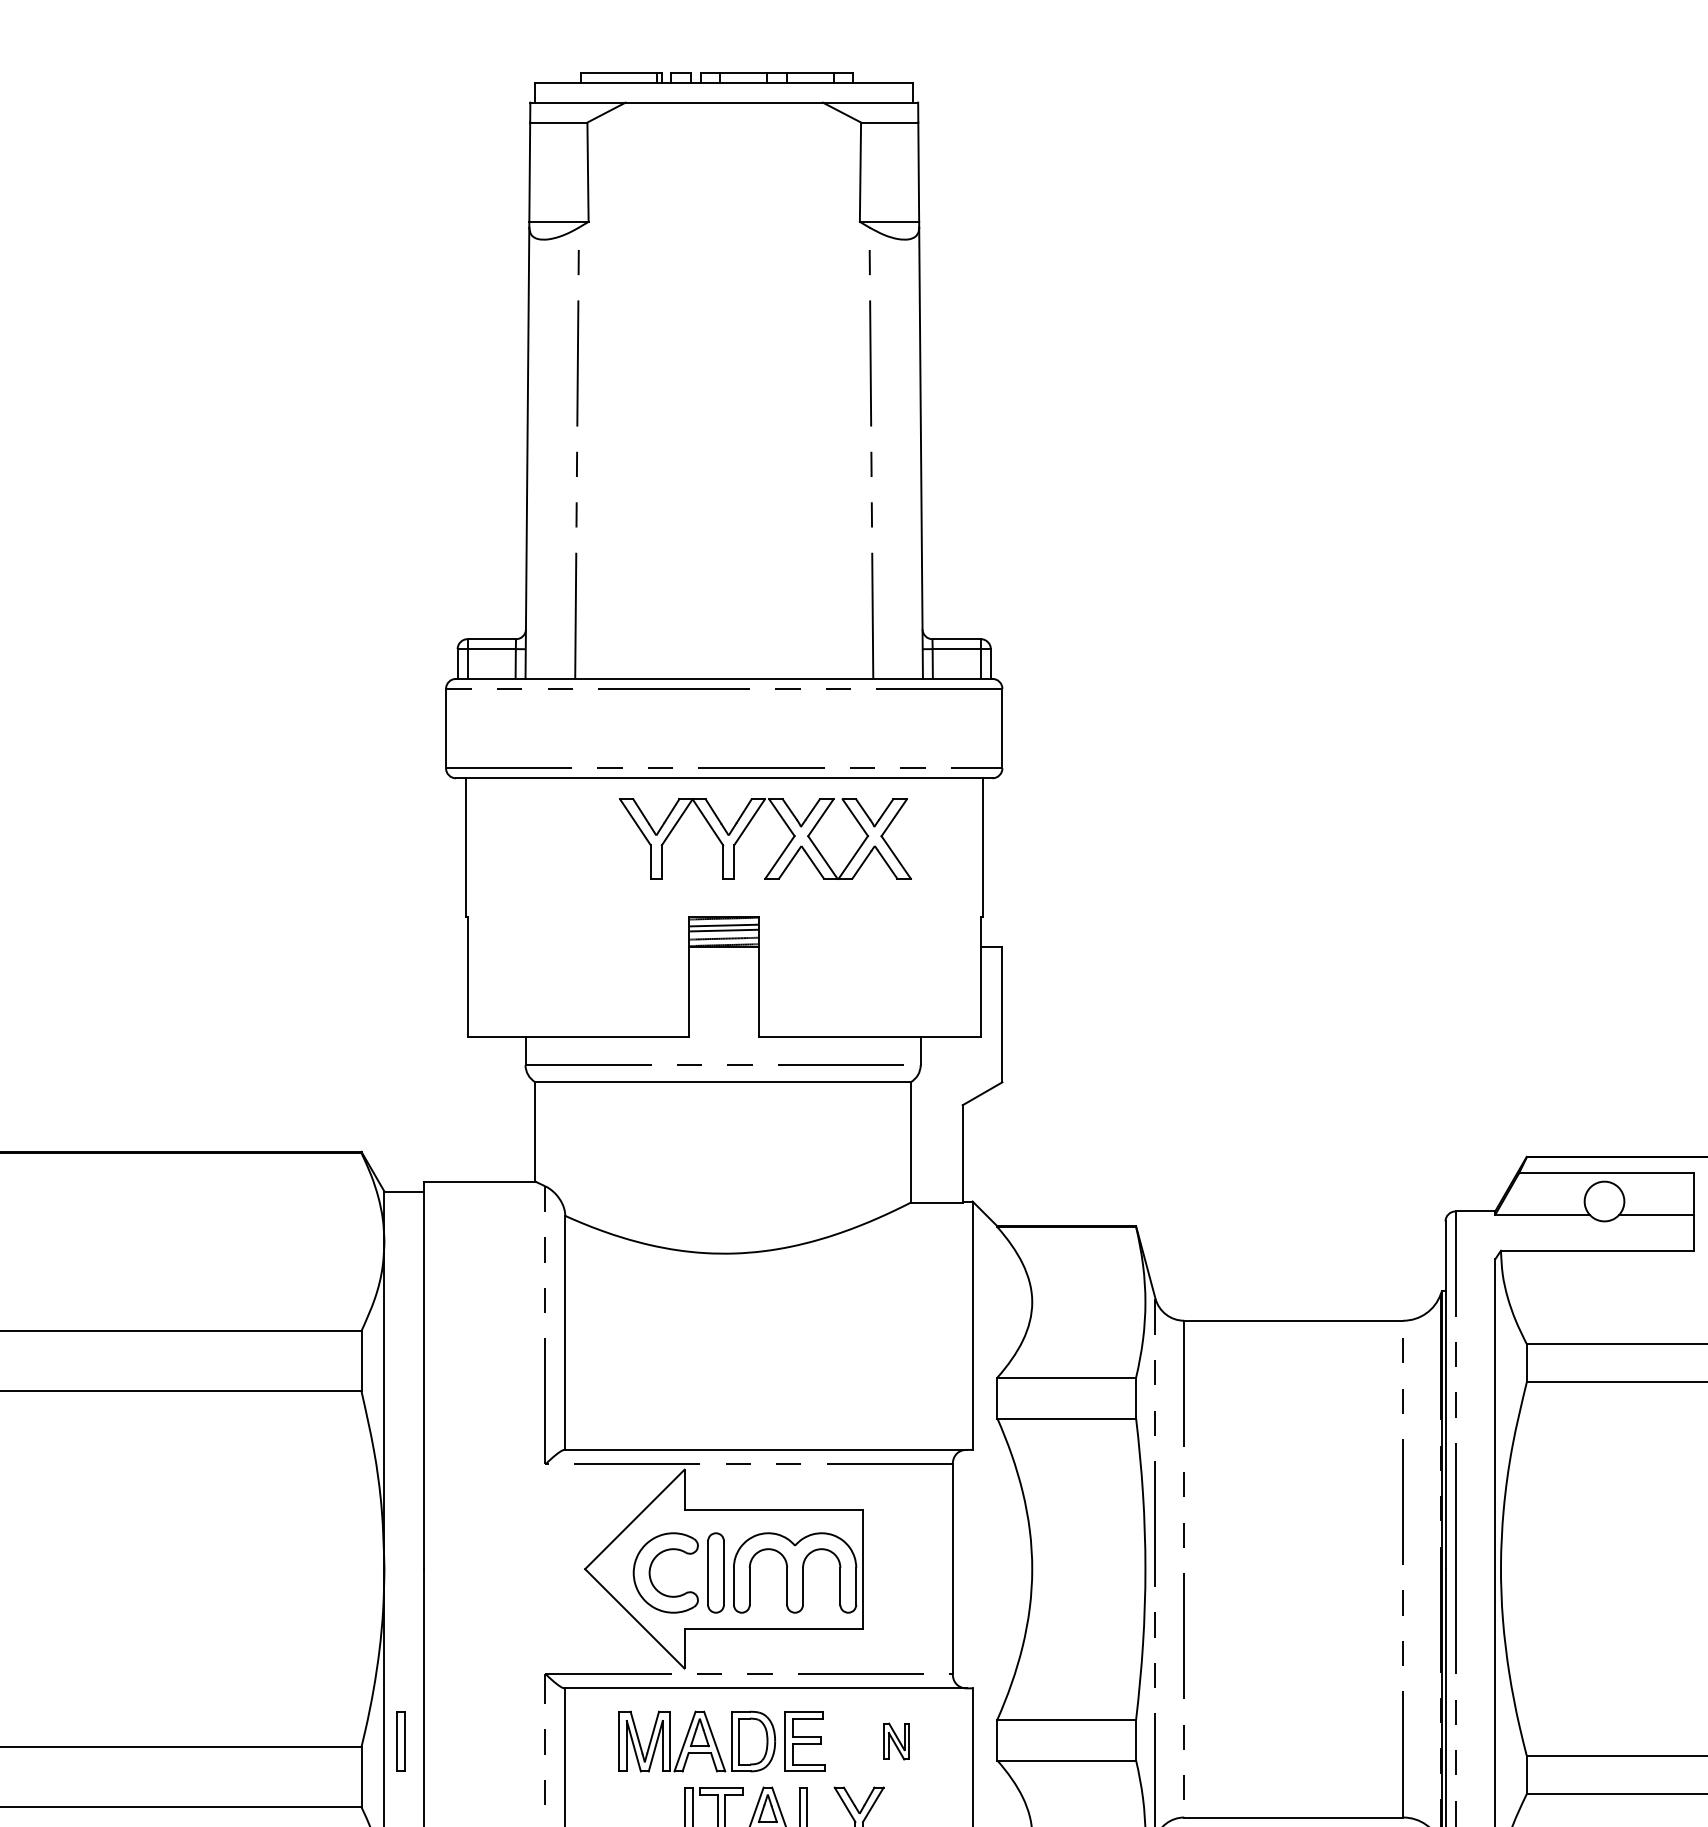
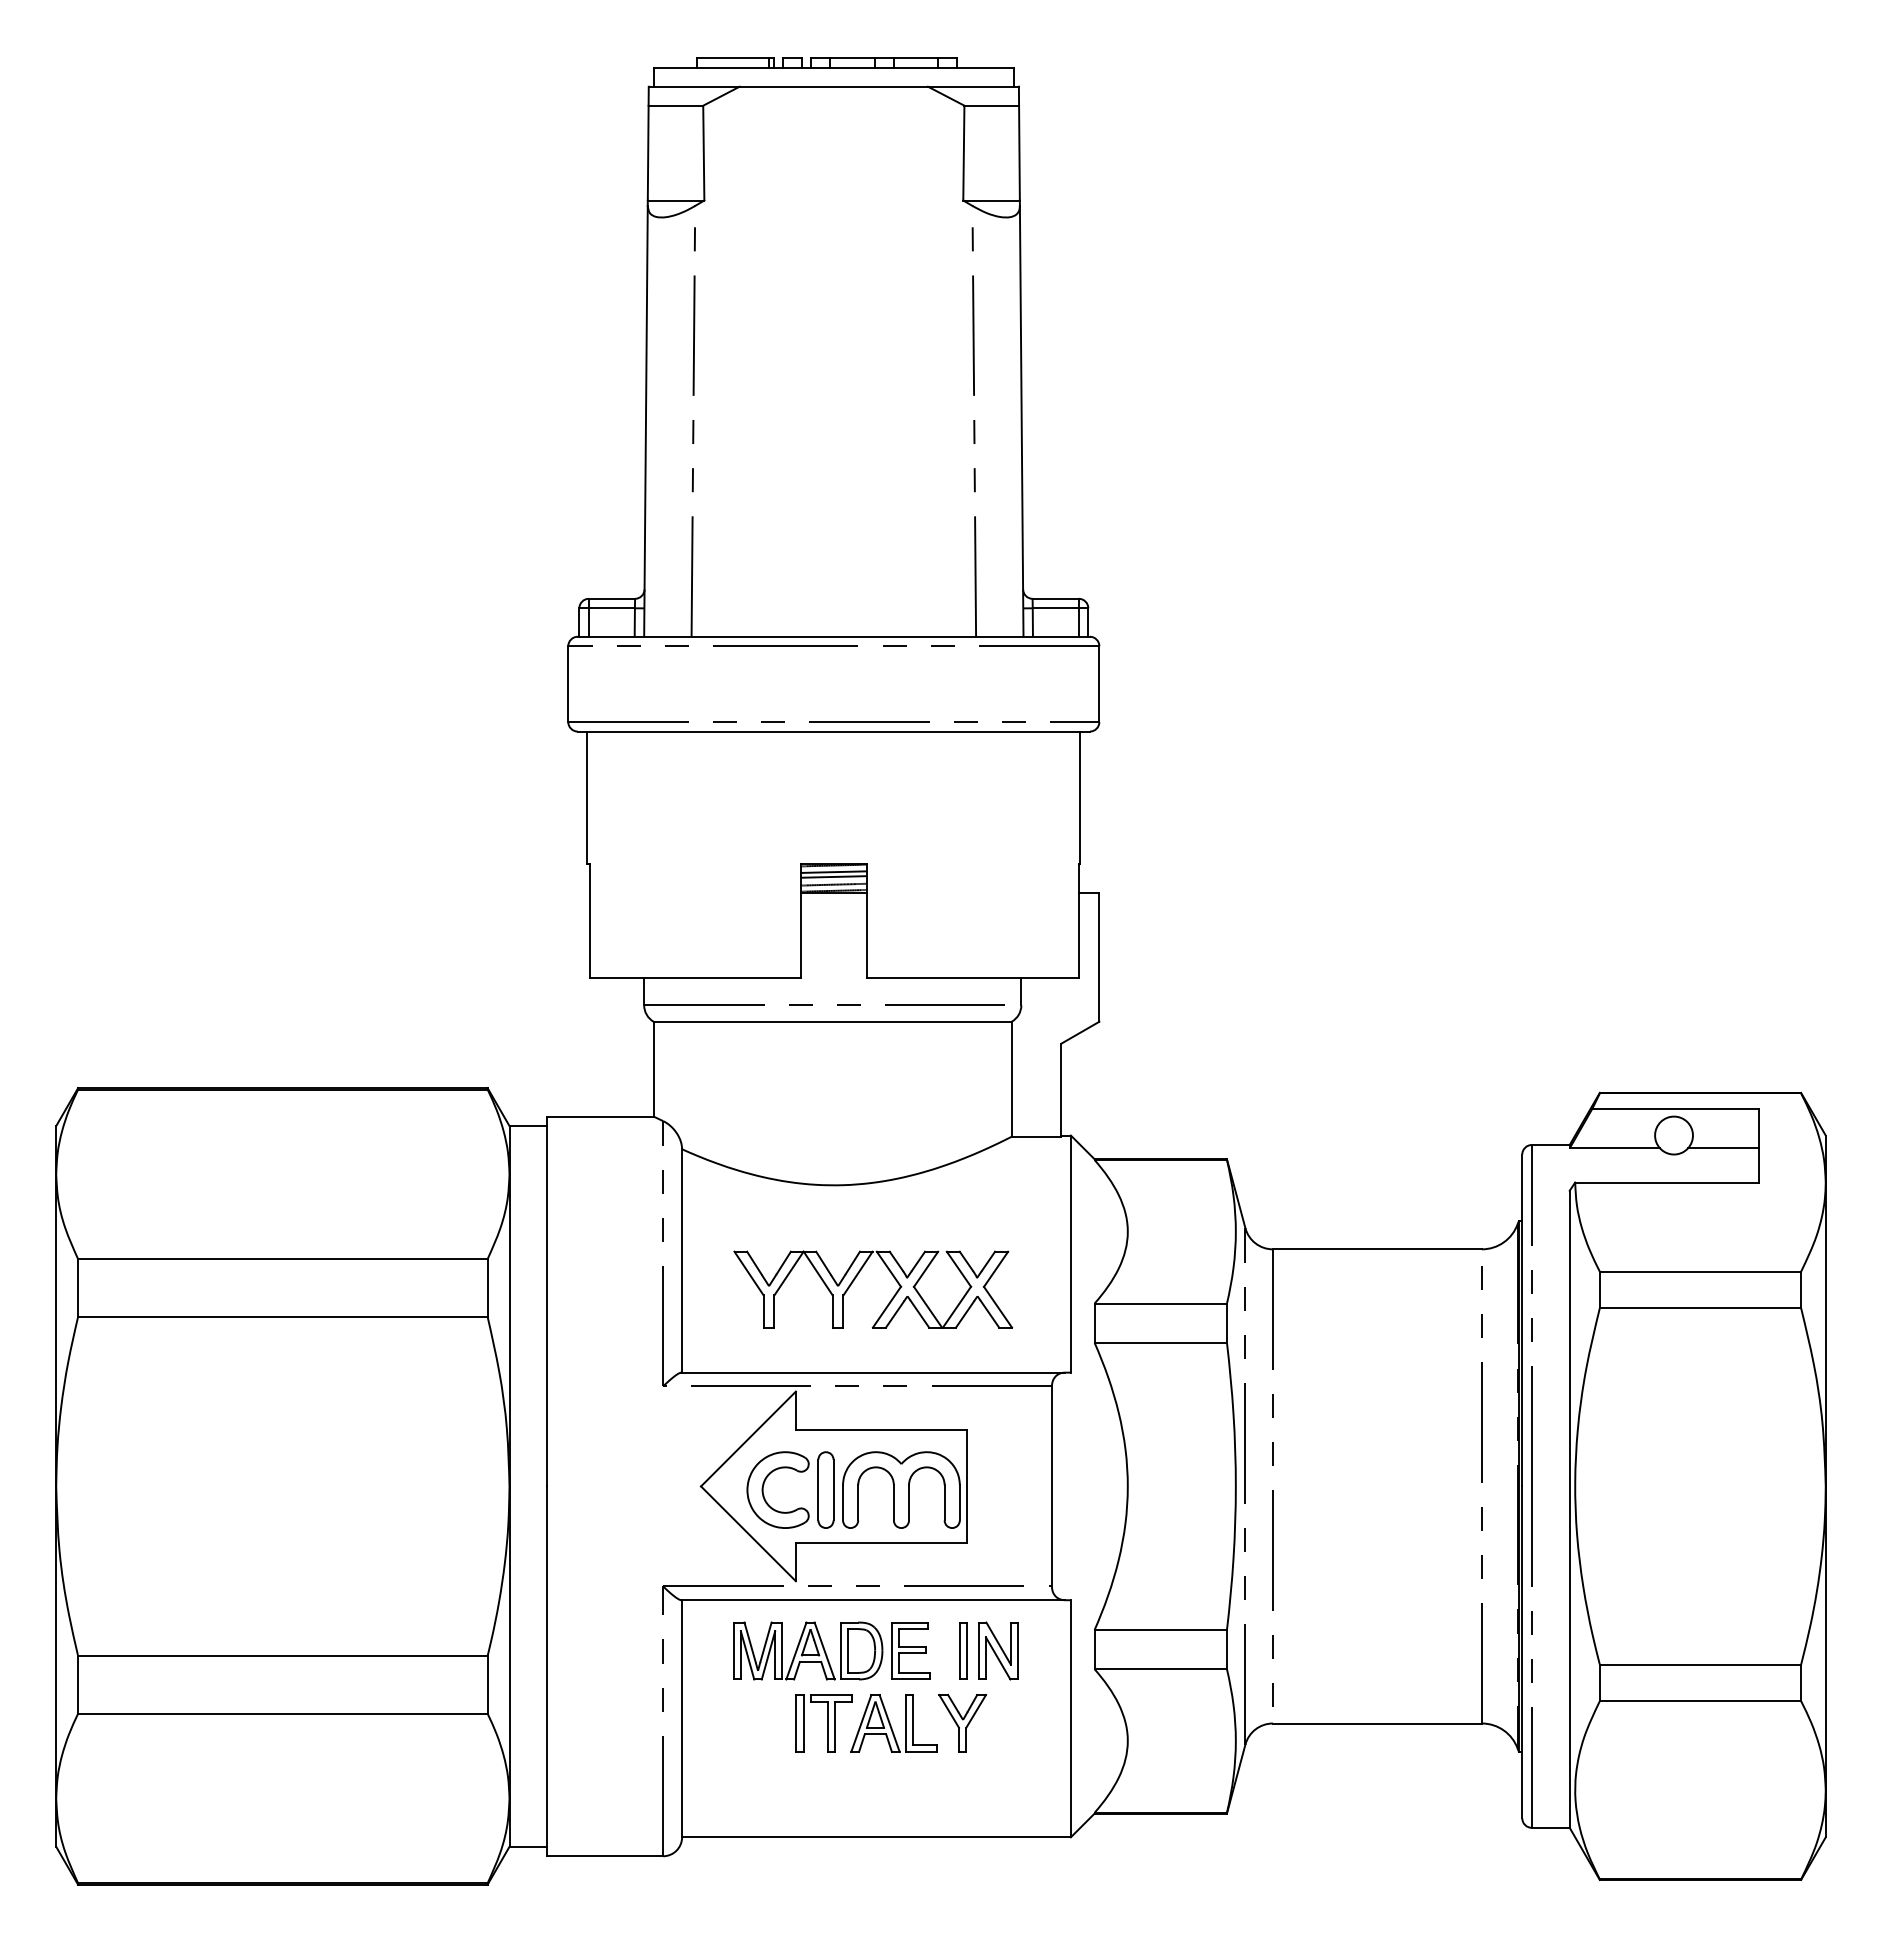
part: (782, 851) -> (889, 1301), moved
part: (401, 1741) -> (963, 1650), moved
part: (896, 1741) -> (998, 1650), size x1.67

